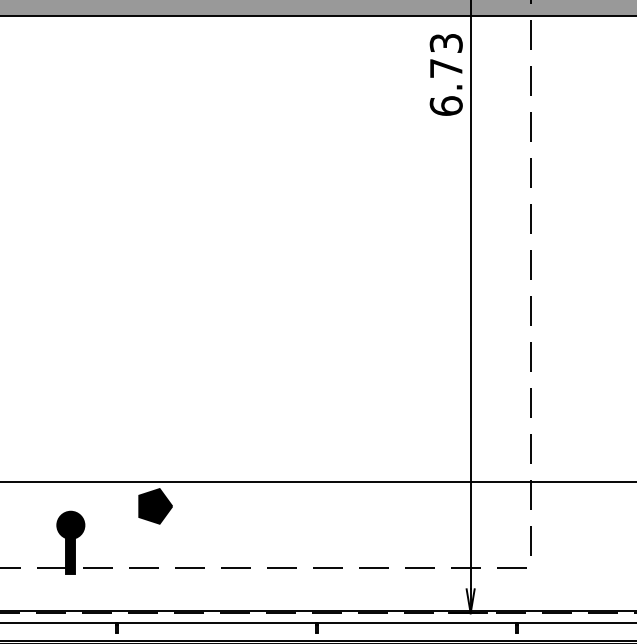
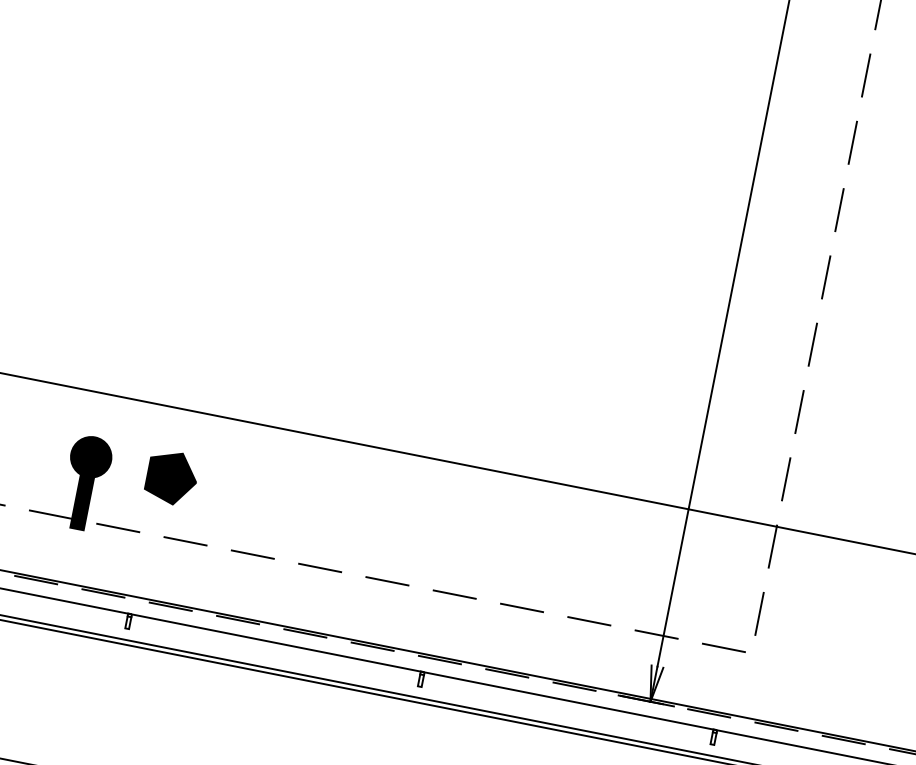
part: (155, 506) -> (171, 478), moved

